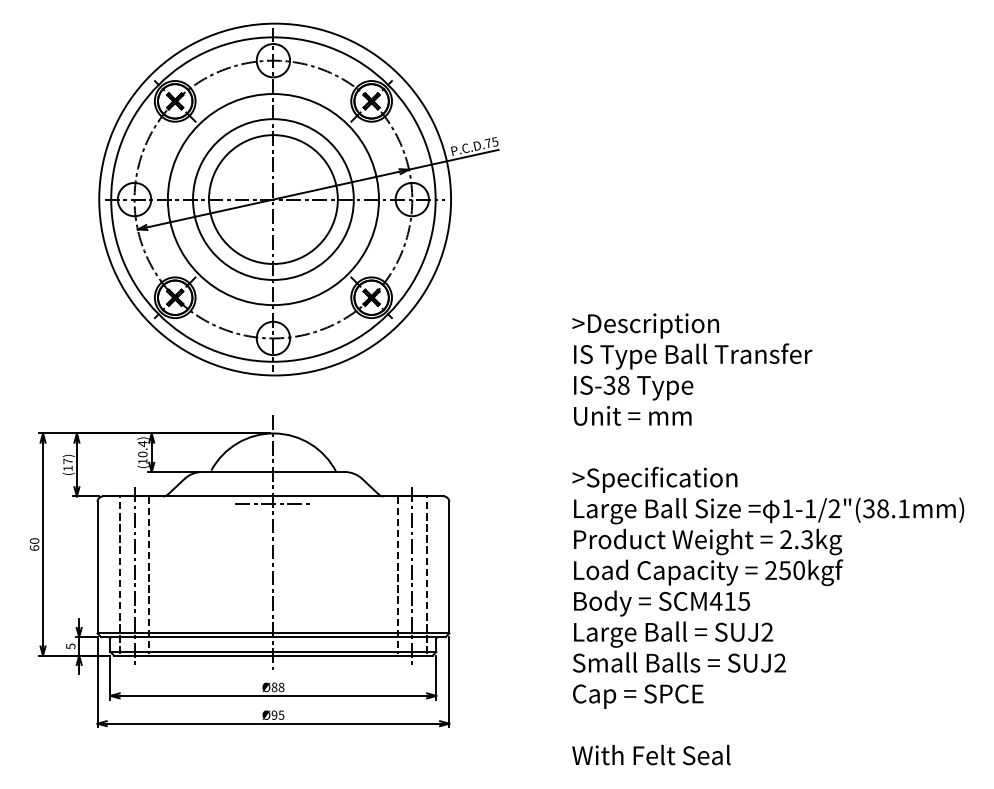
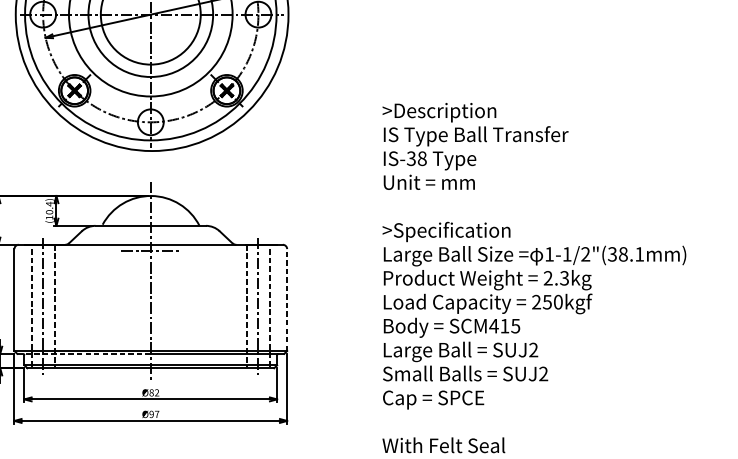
line: (449, 567) -> (287, 299), solid -> dashed
line: (187, 637) -> (84, 354), solid -> dashed
text: (281, 687) -> (157, 392), Ø88 -> Ø82
text: (281, 714) -> (157, 413), Ø95 -> Ø97

